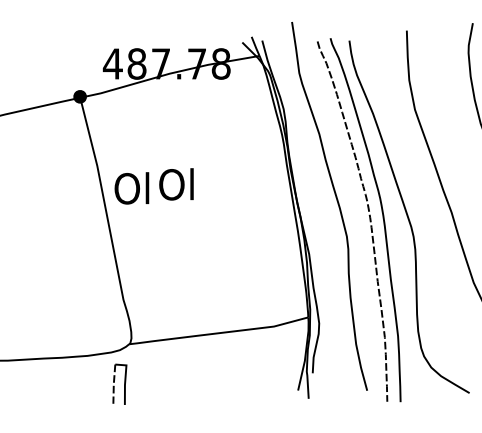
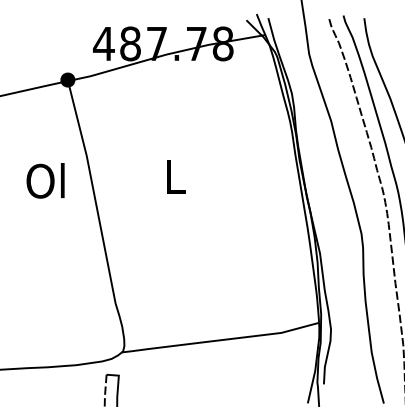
text: (176, 184) -> (173, 176), Ol -> L
text: (131, 188) -> (45, 180), moved

